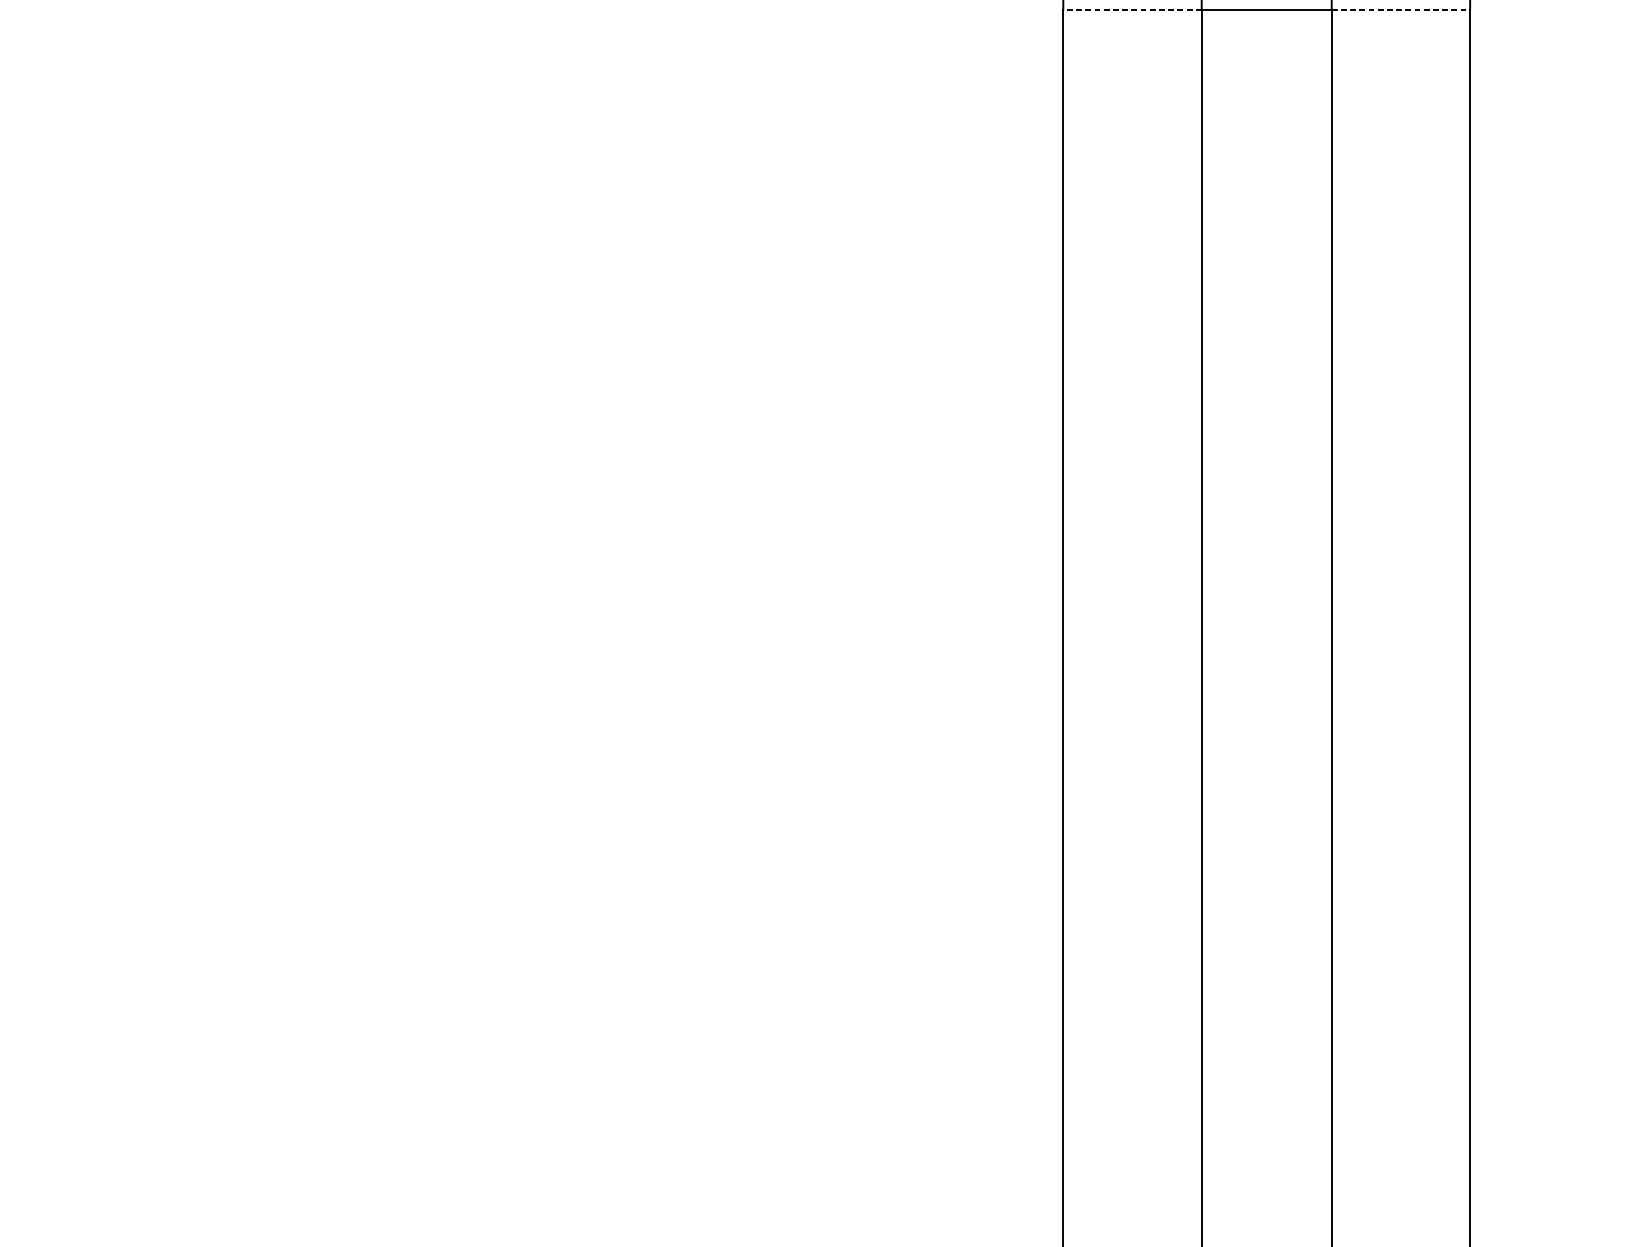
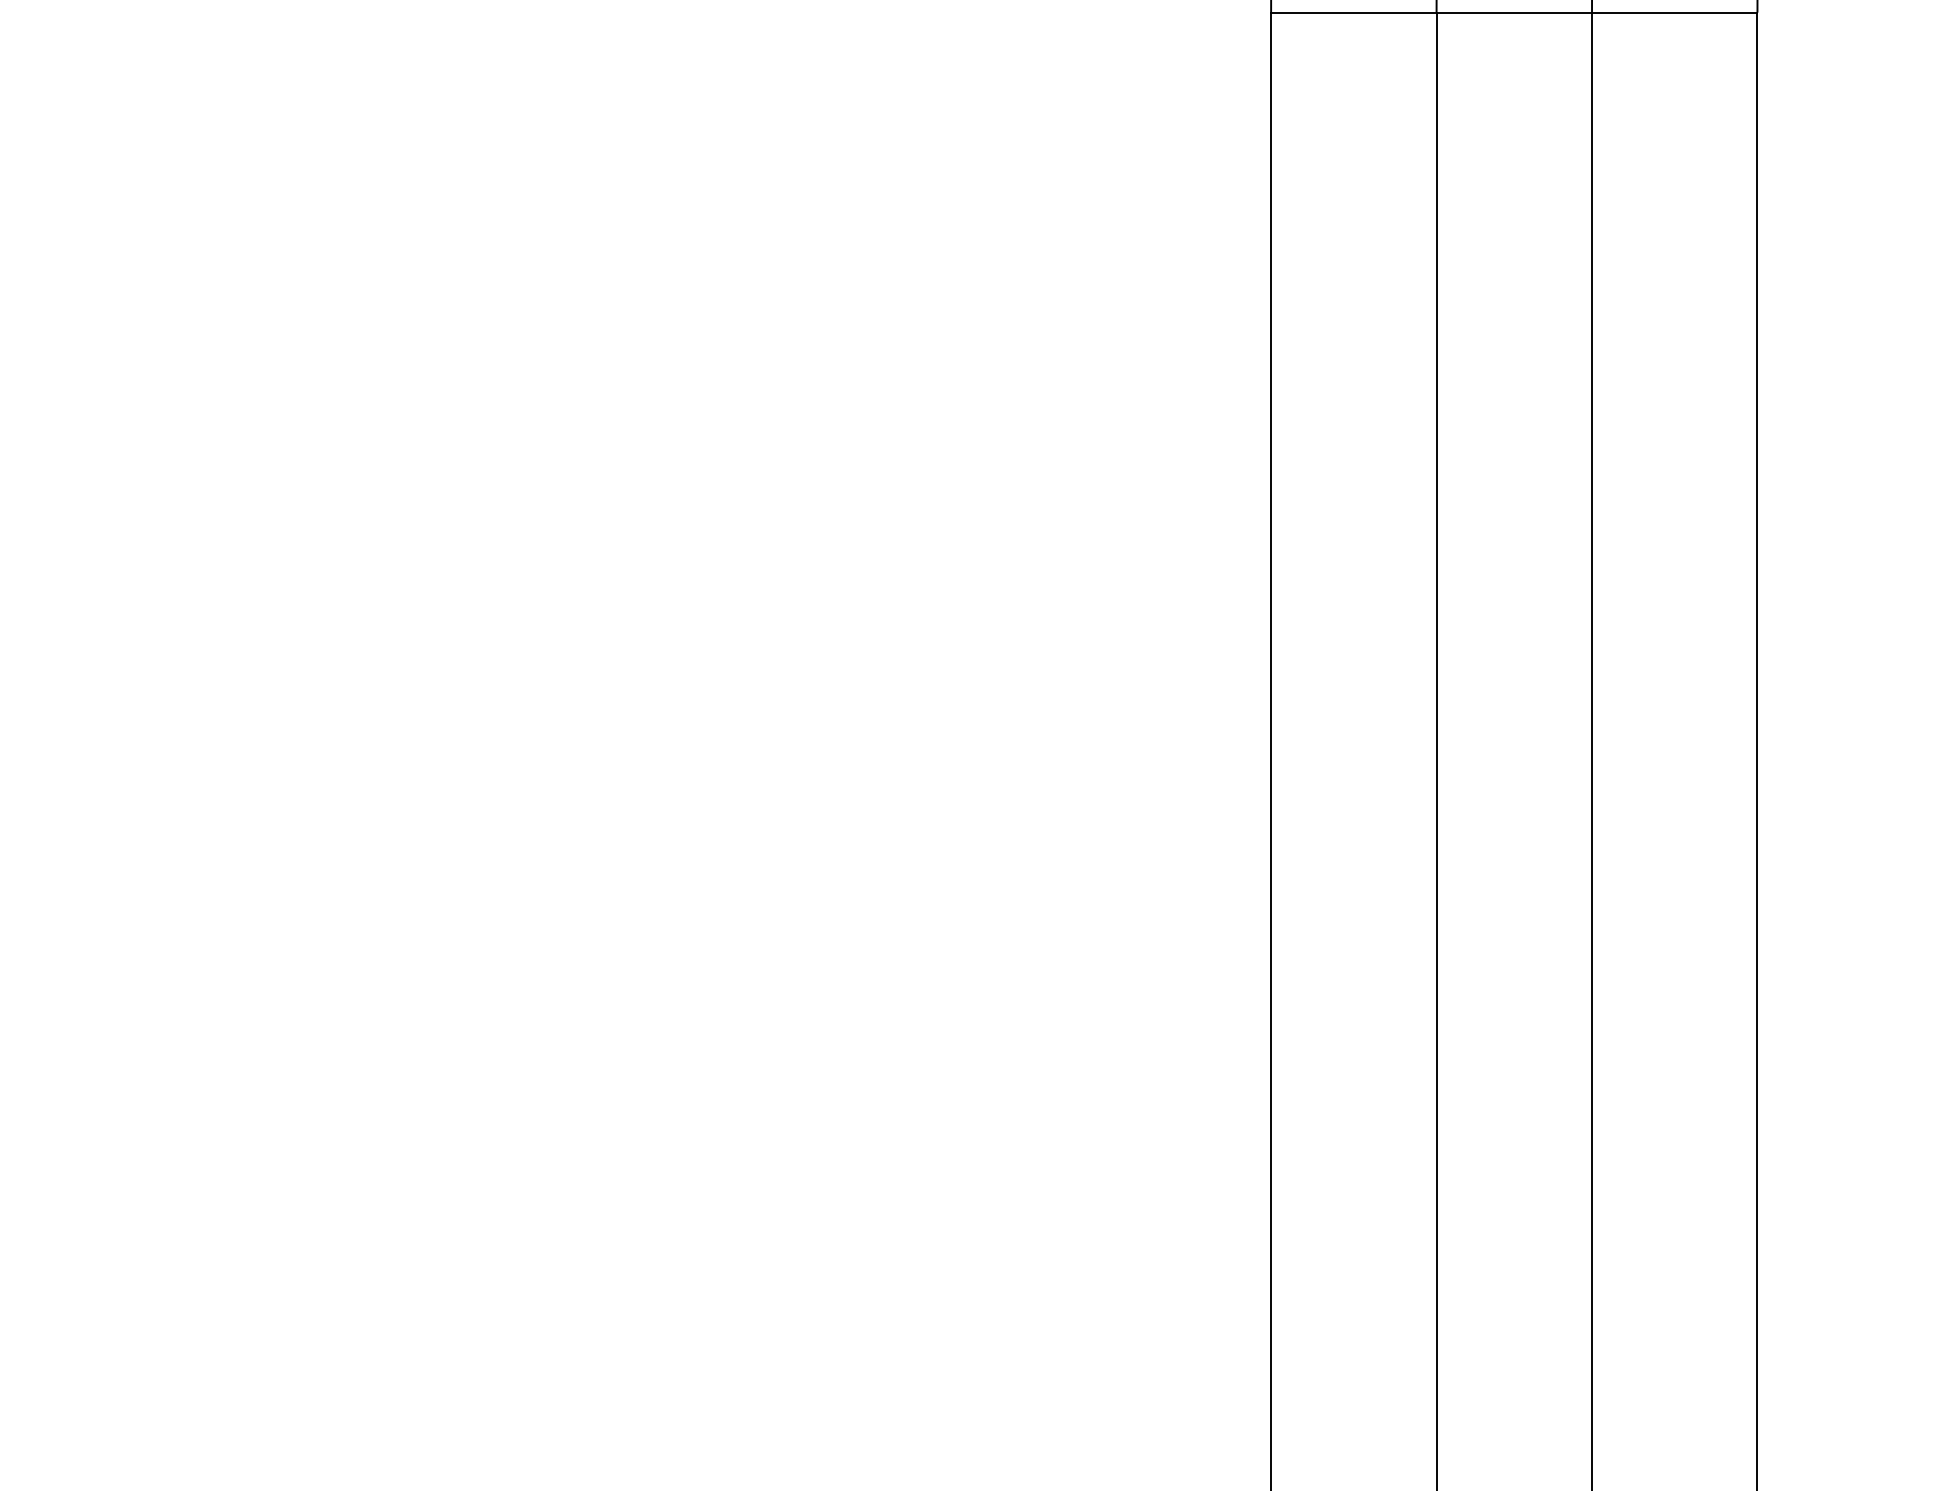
line: (1132, 10) -> (1353, 12), dashed -> solid
line: (1400, 10) -> (1674, 12), dashed -> solid

